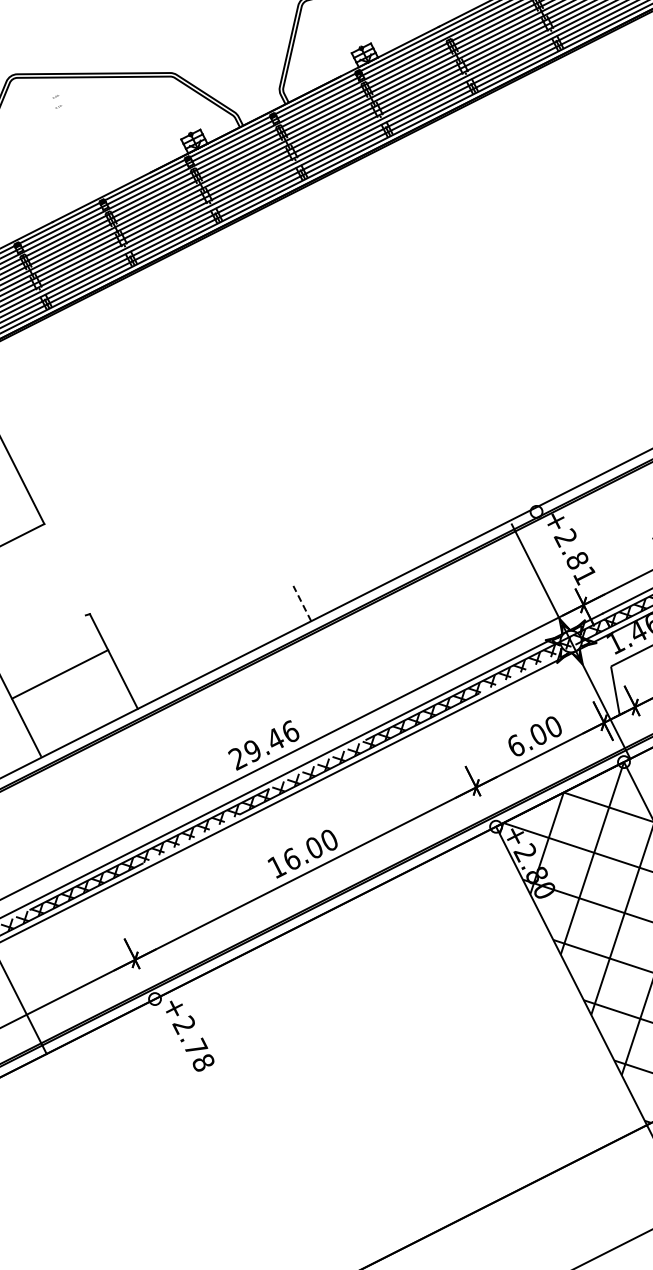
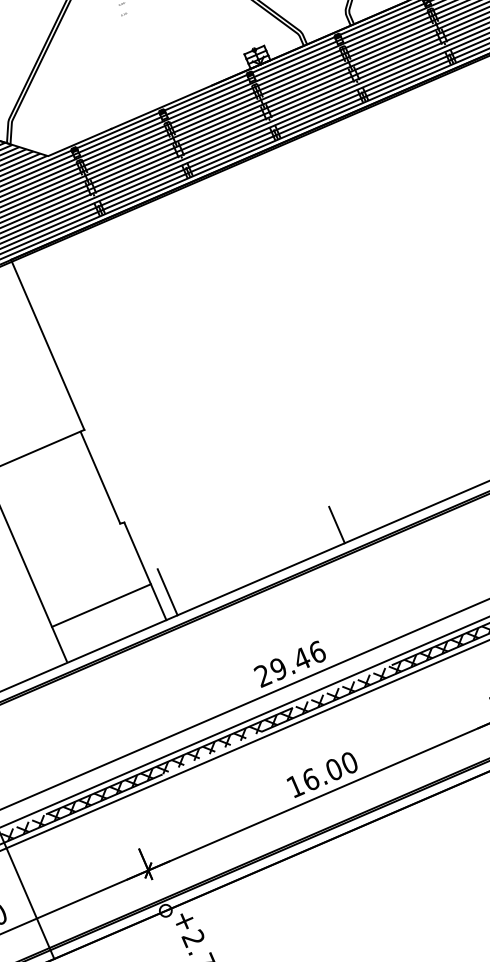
line: (62, 570) -> (99, 477), added
line: (302, 603) -> (337, 524), dashed -> solid
line: (60, 674) -> (101, 605), moved
line: (137, 680) -> (167, 591), added

